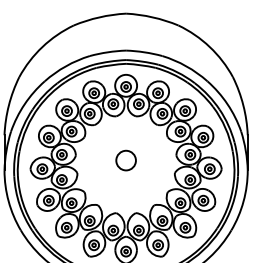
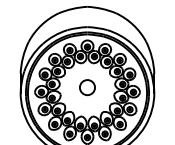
circle: (126, 160) -> (87, 87), size x1.4

